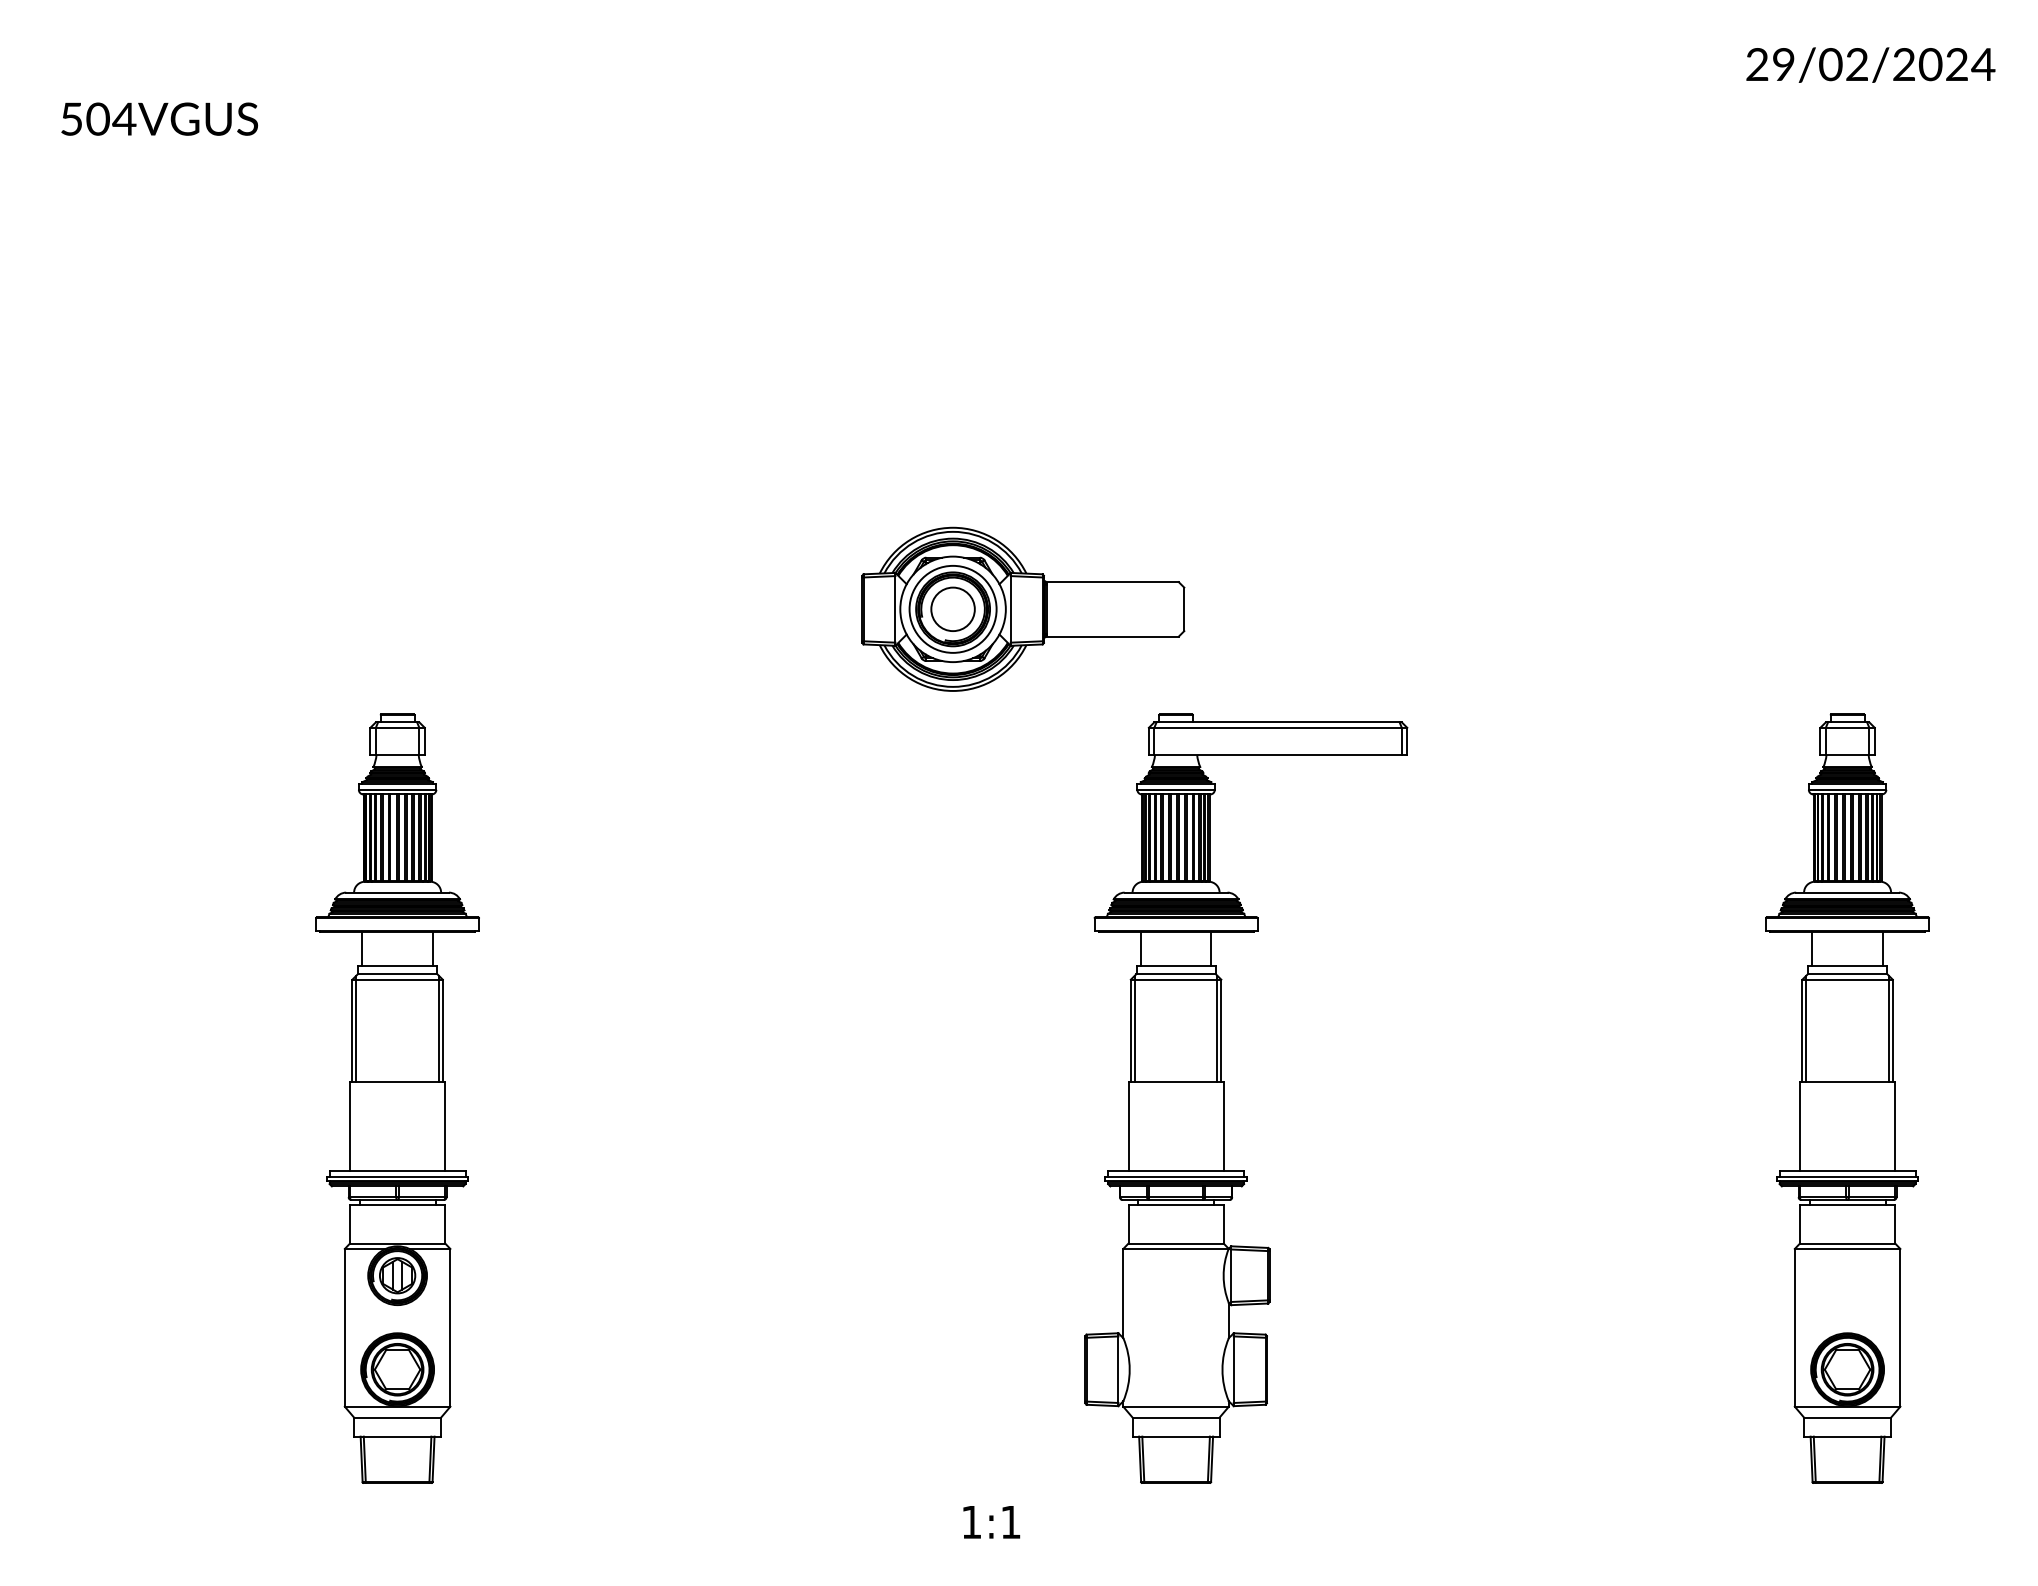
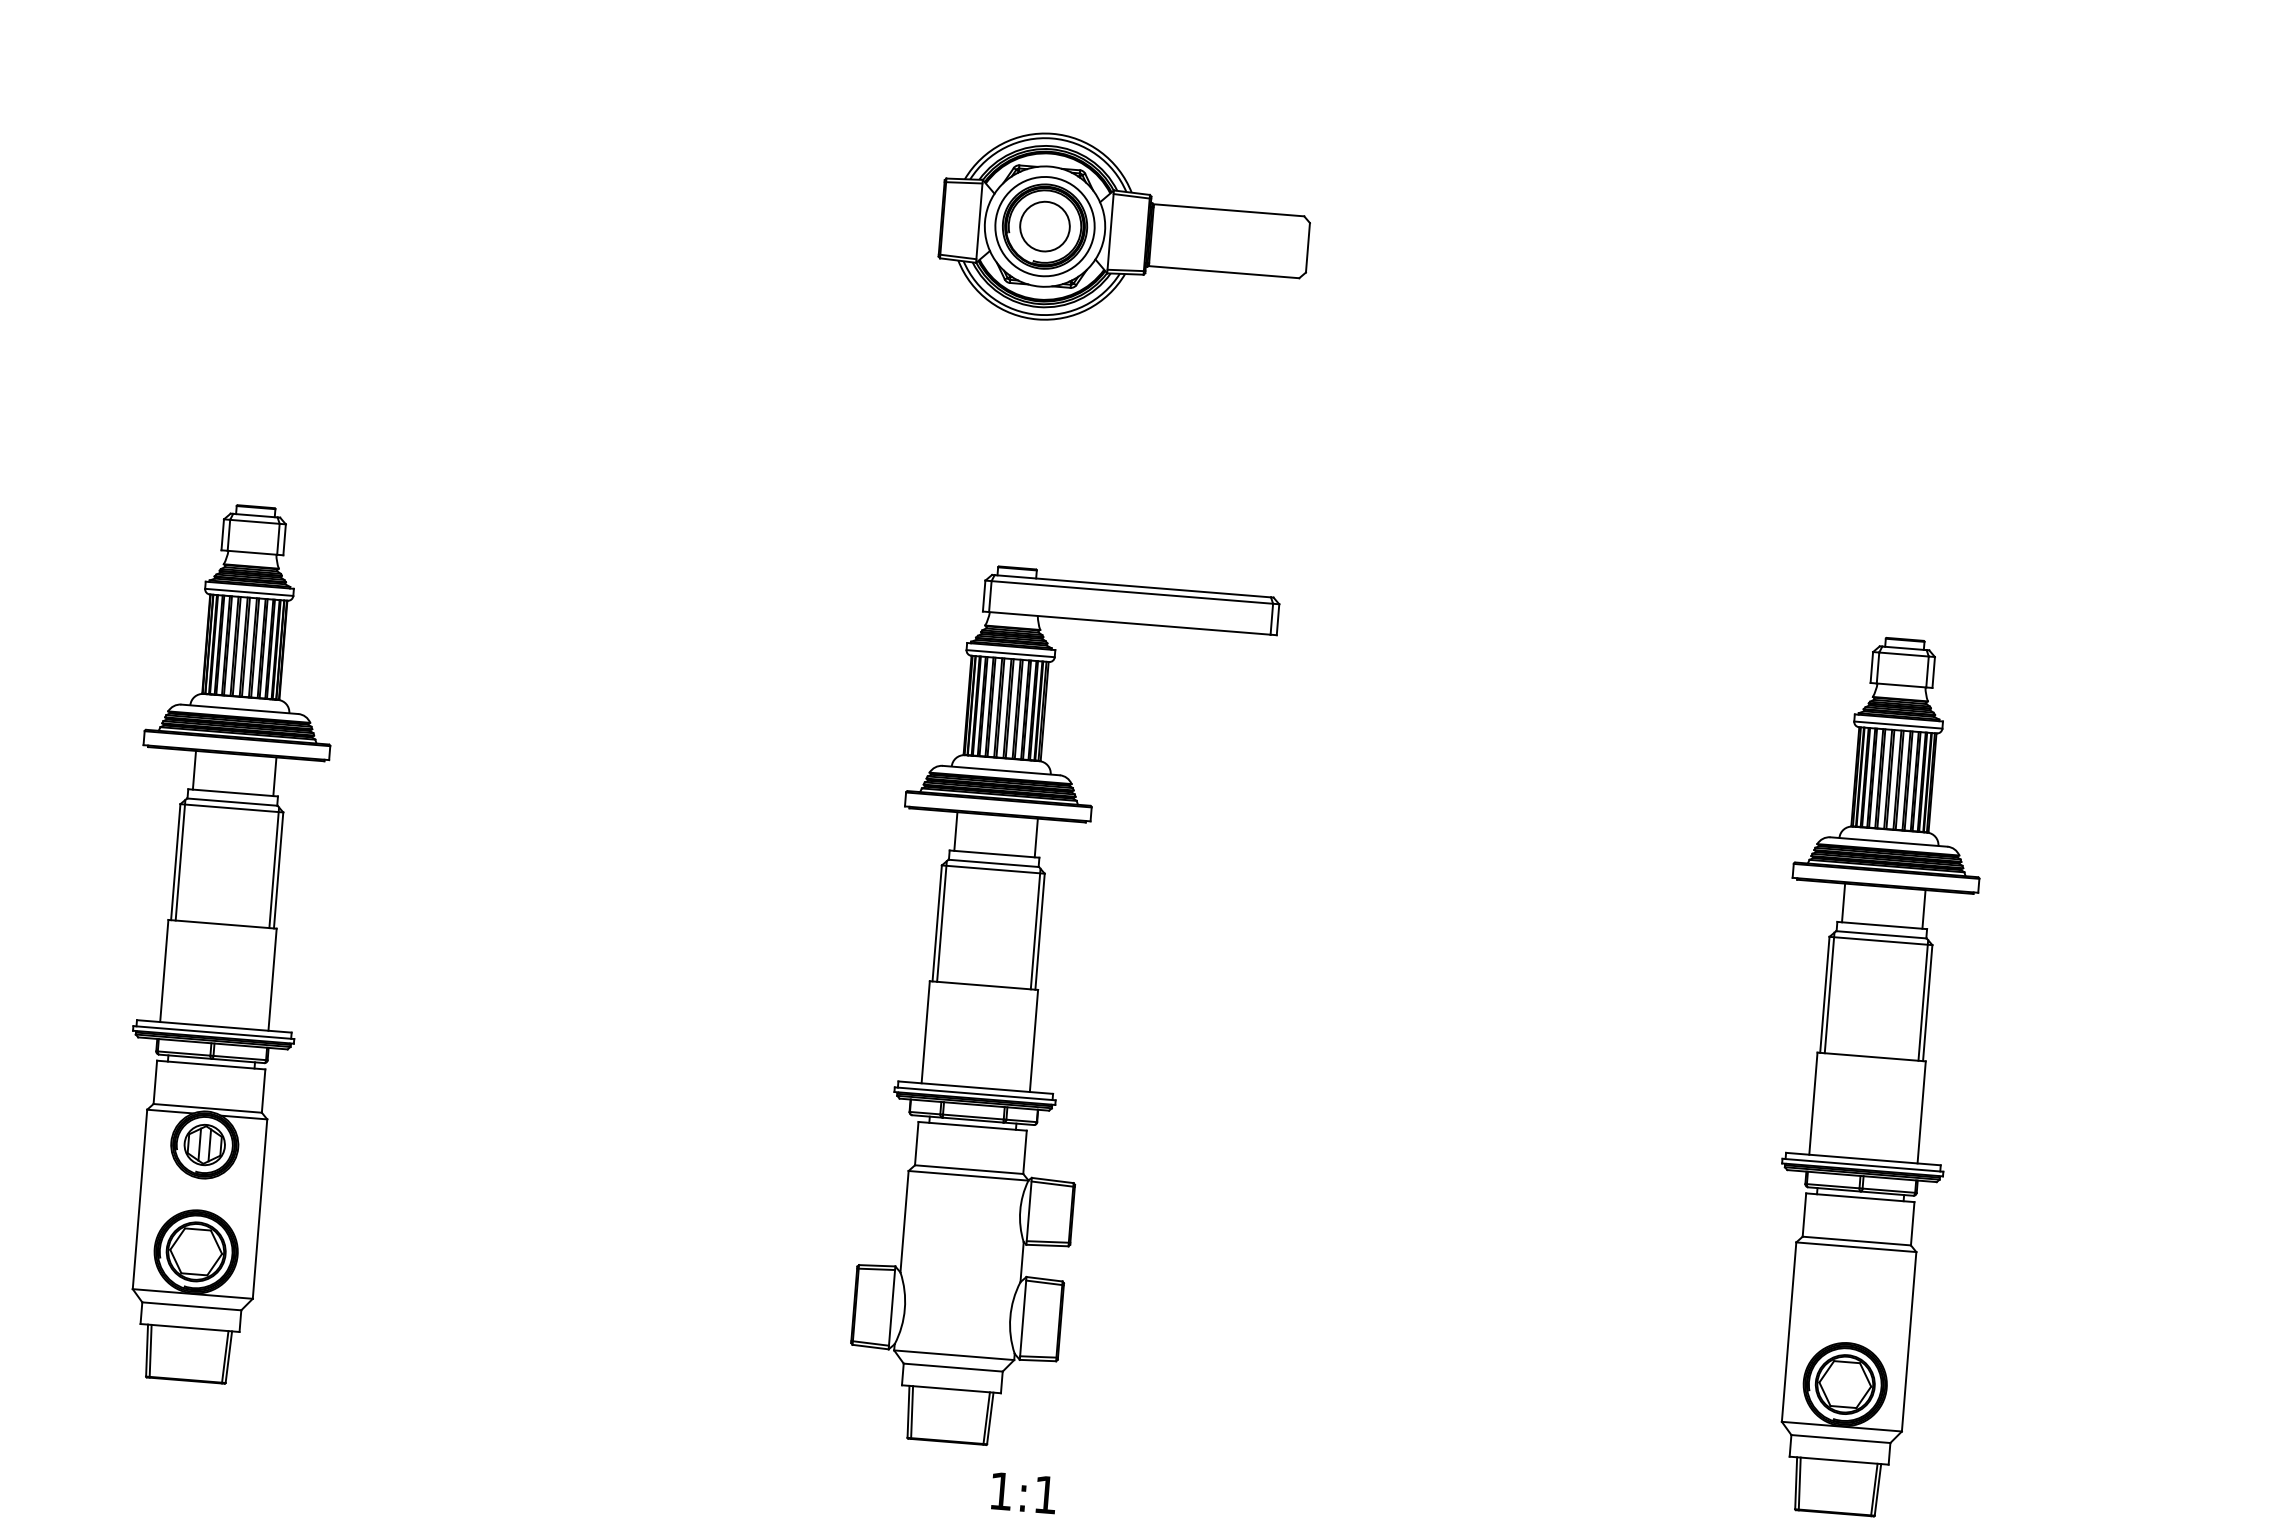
part: (1023, 608) -> (1125, 232), moved
part: (1224, 1098) -> (1037, 1009), moved
text: (991, 1522) -> (1023, 1493), moved

